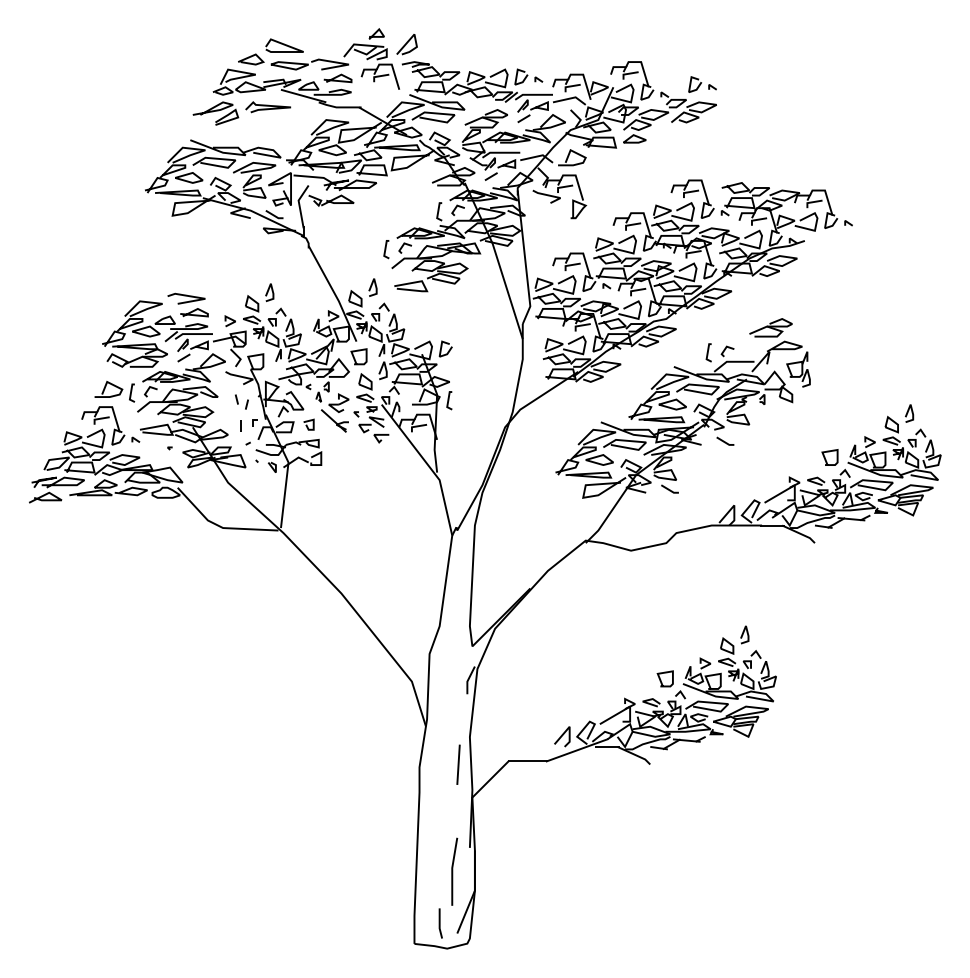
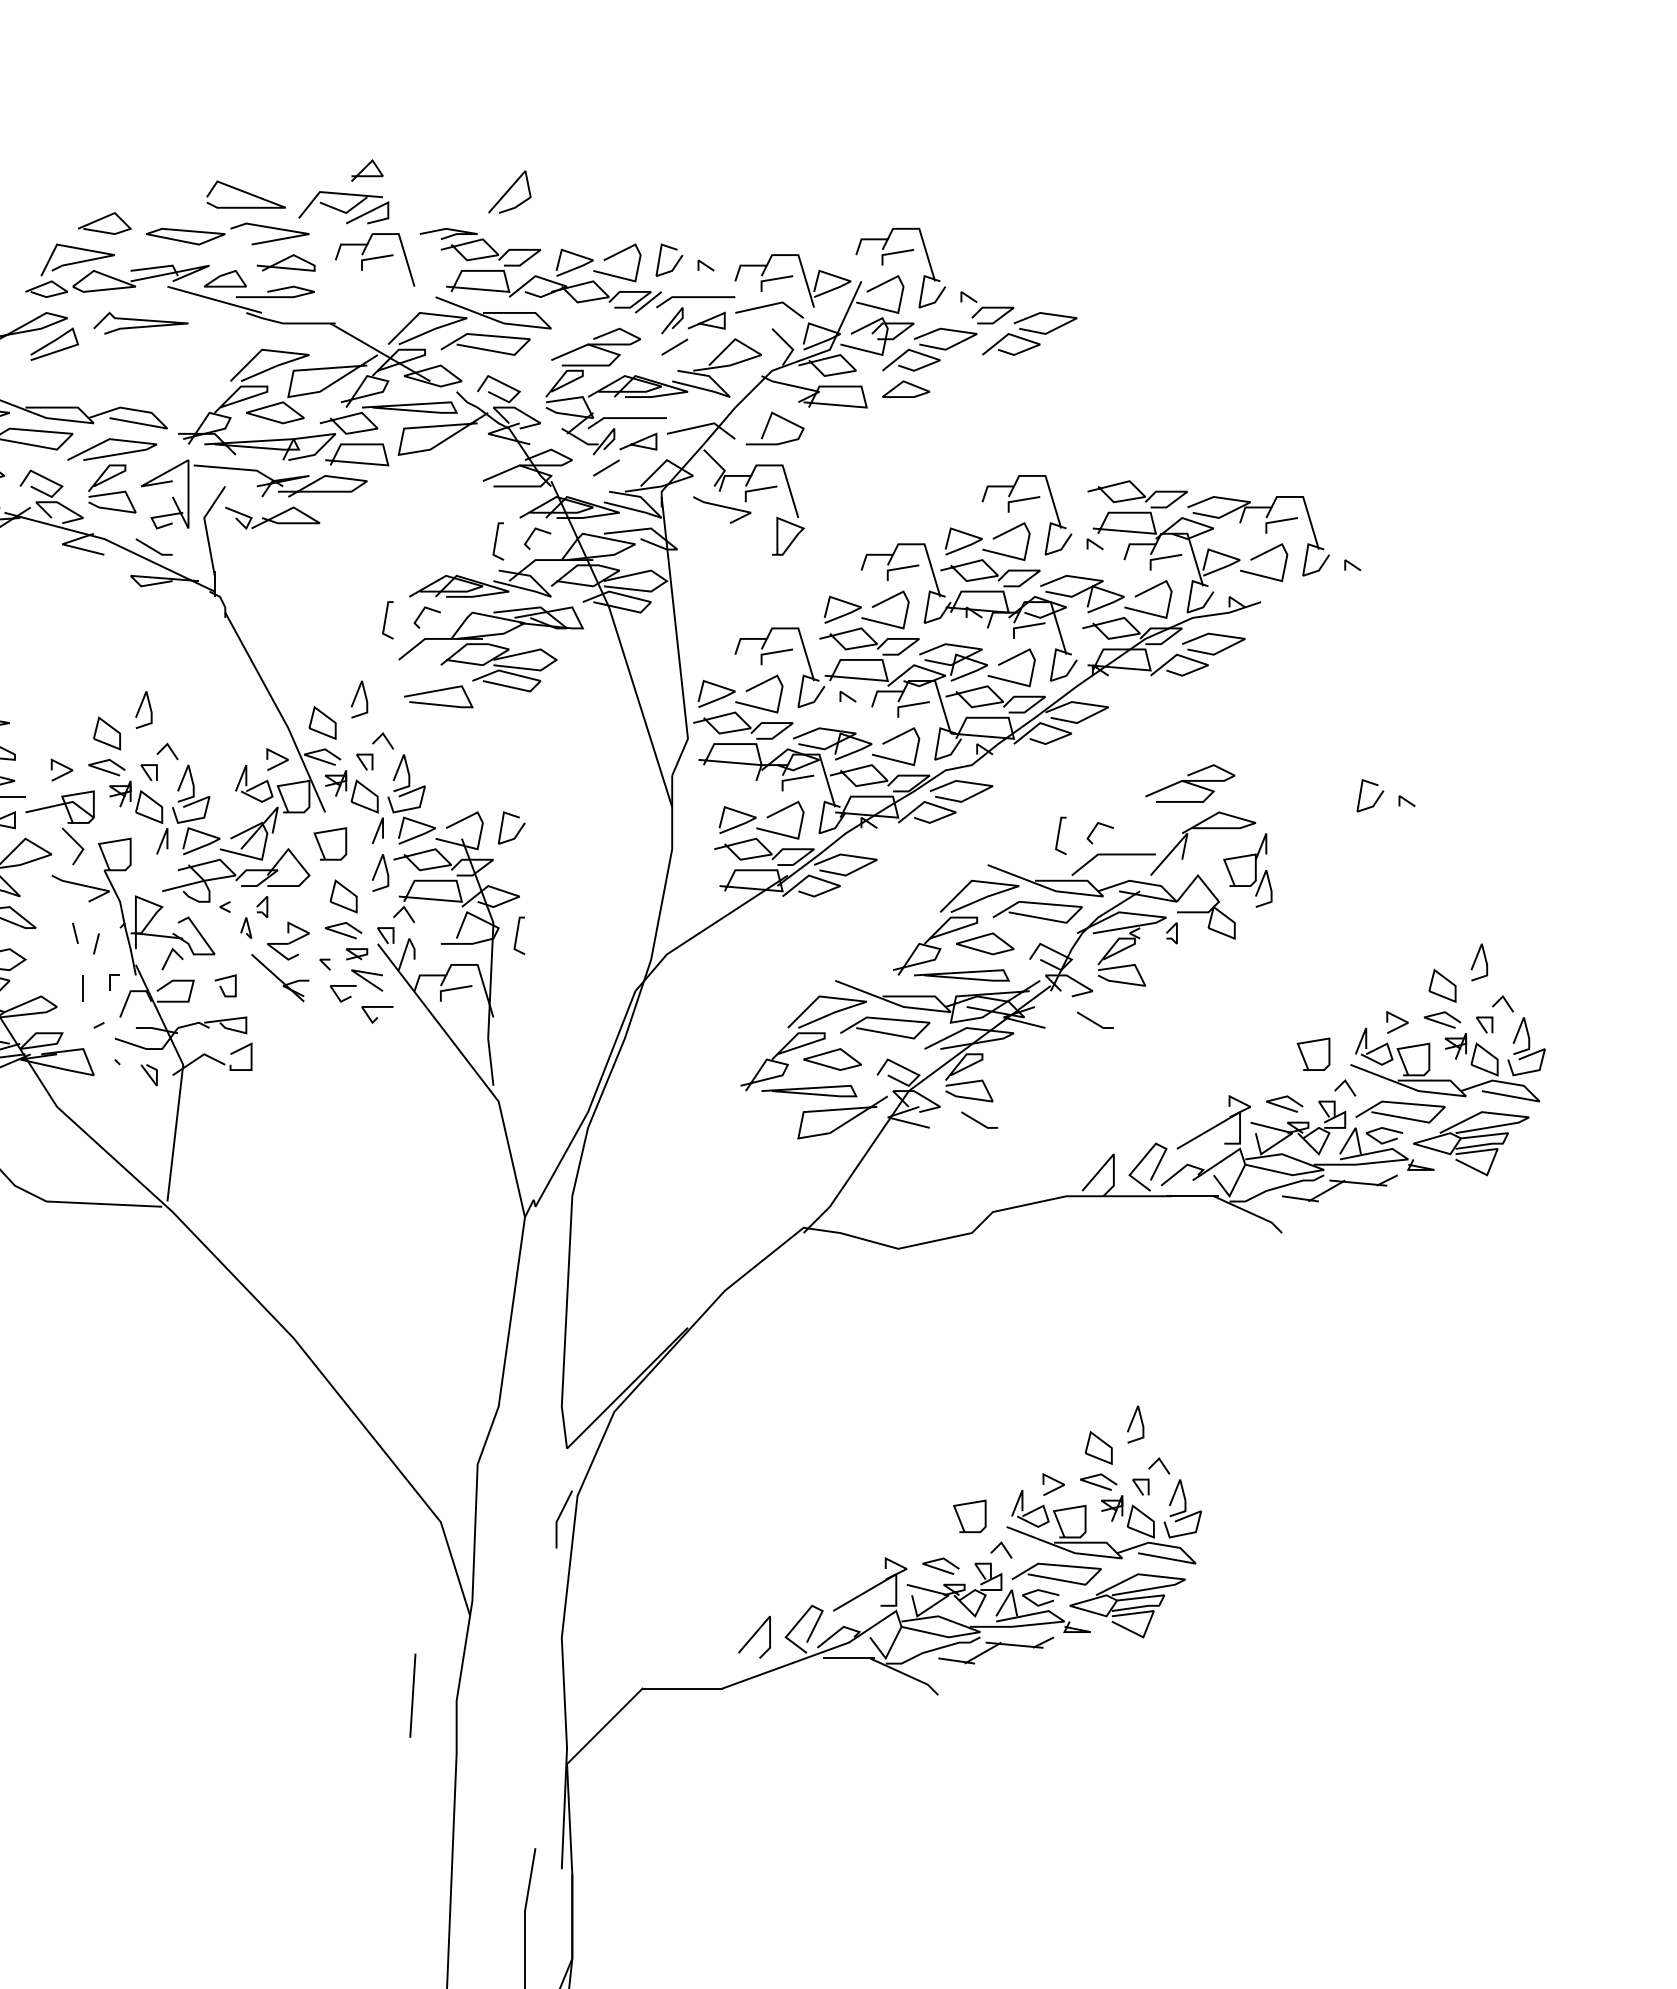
line: (406, 44) -> (508, 192), moved
line: (284, 45) -> (245, 194), moved
part: (702, 84) -> (1385, 795), moved
line: (458, 764) -> (412, 1695), moved

